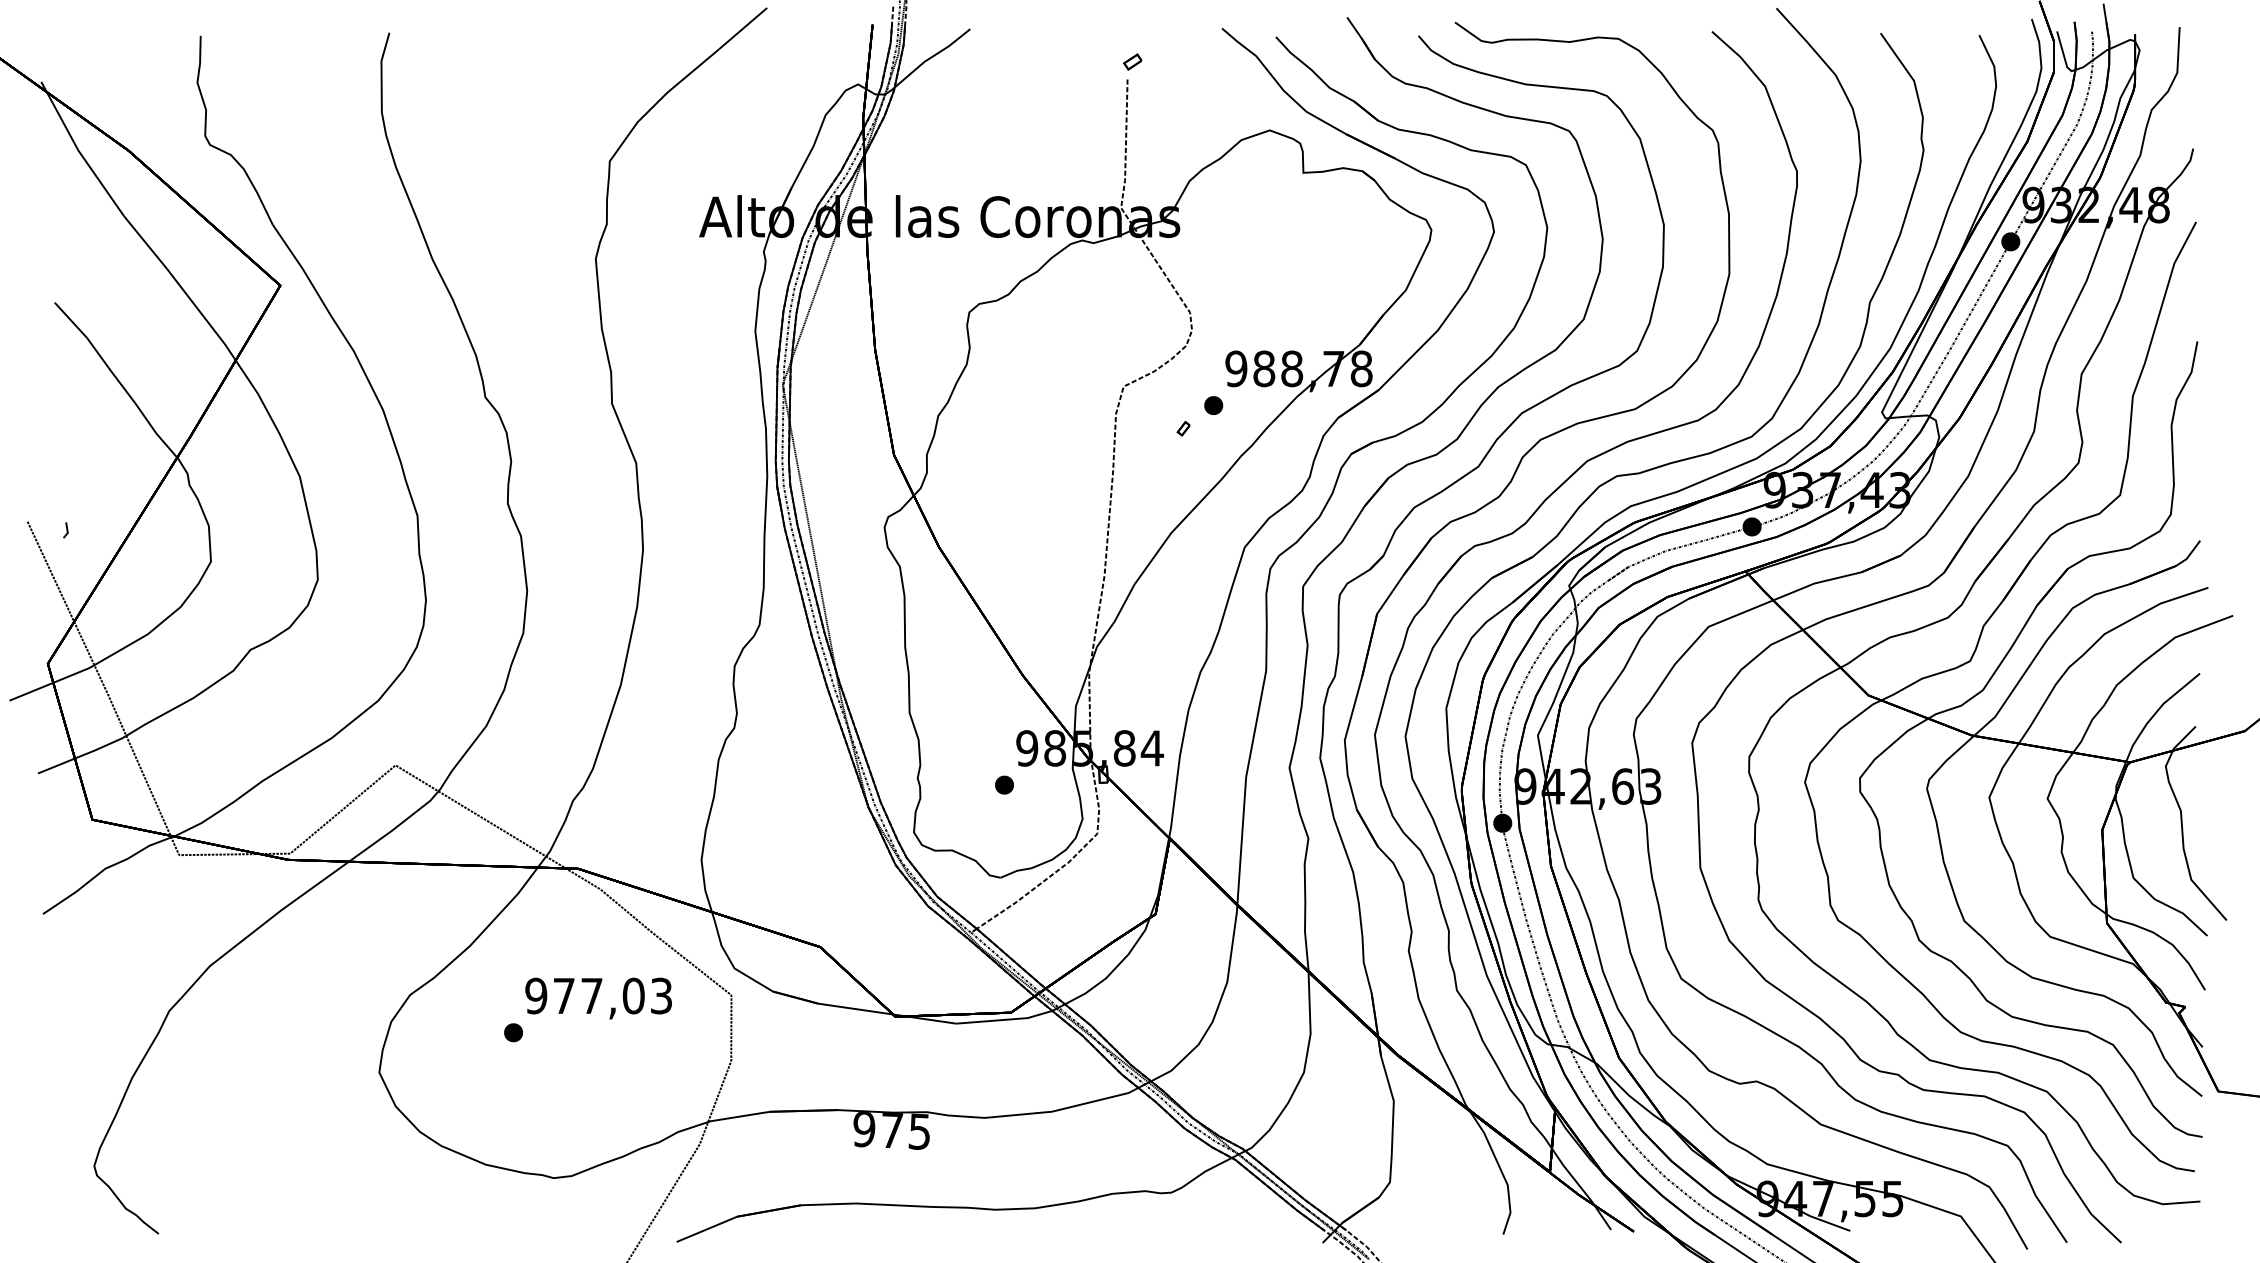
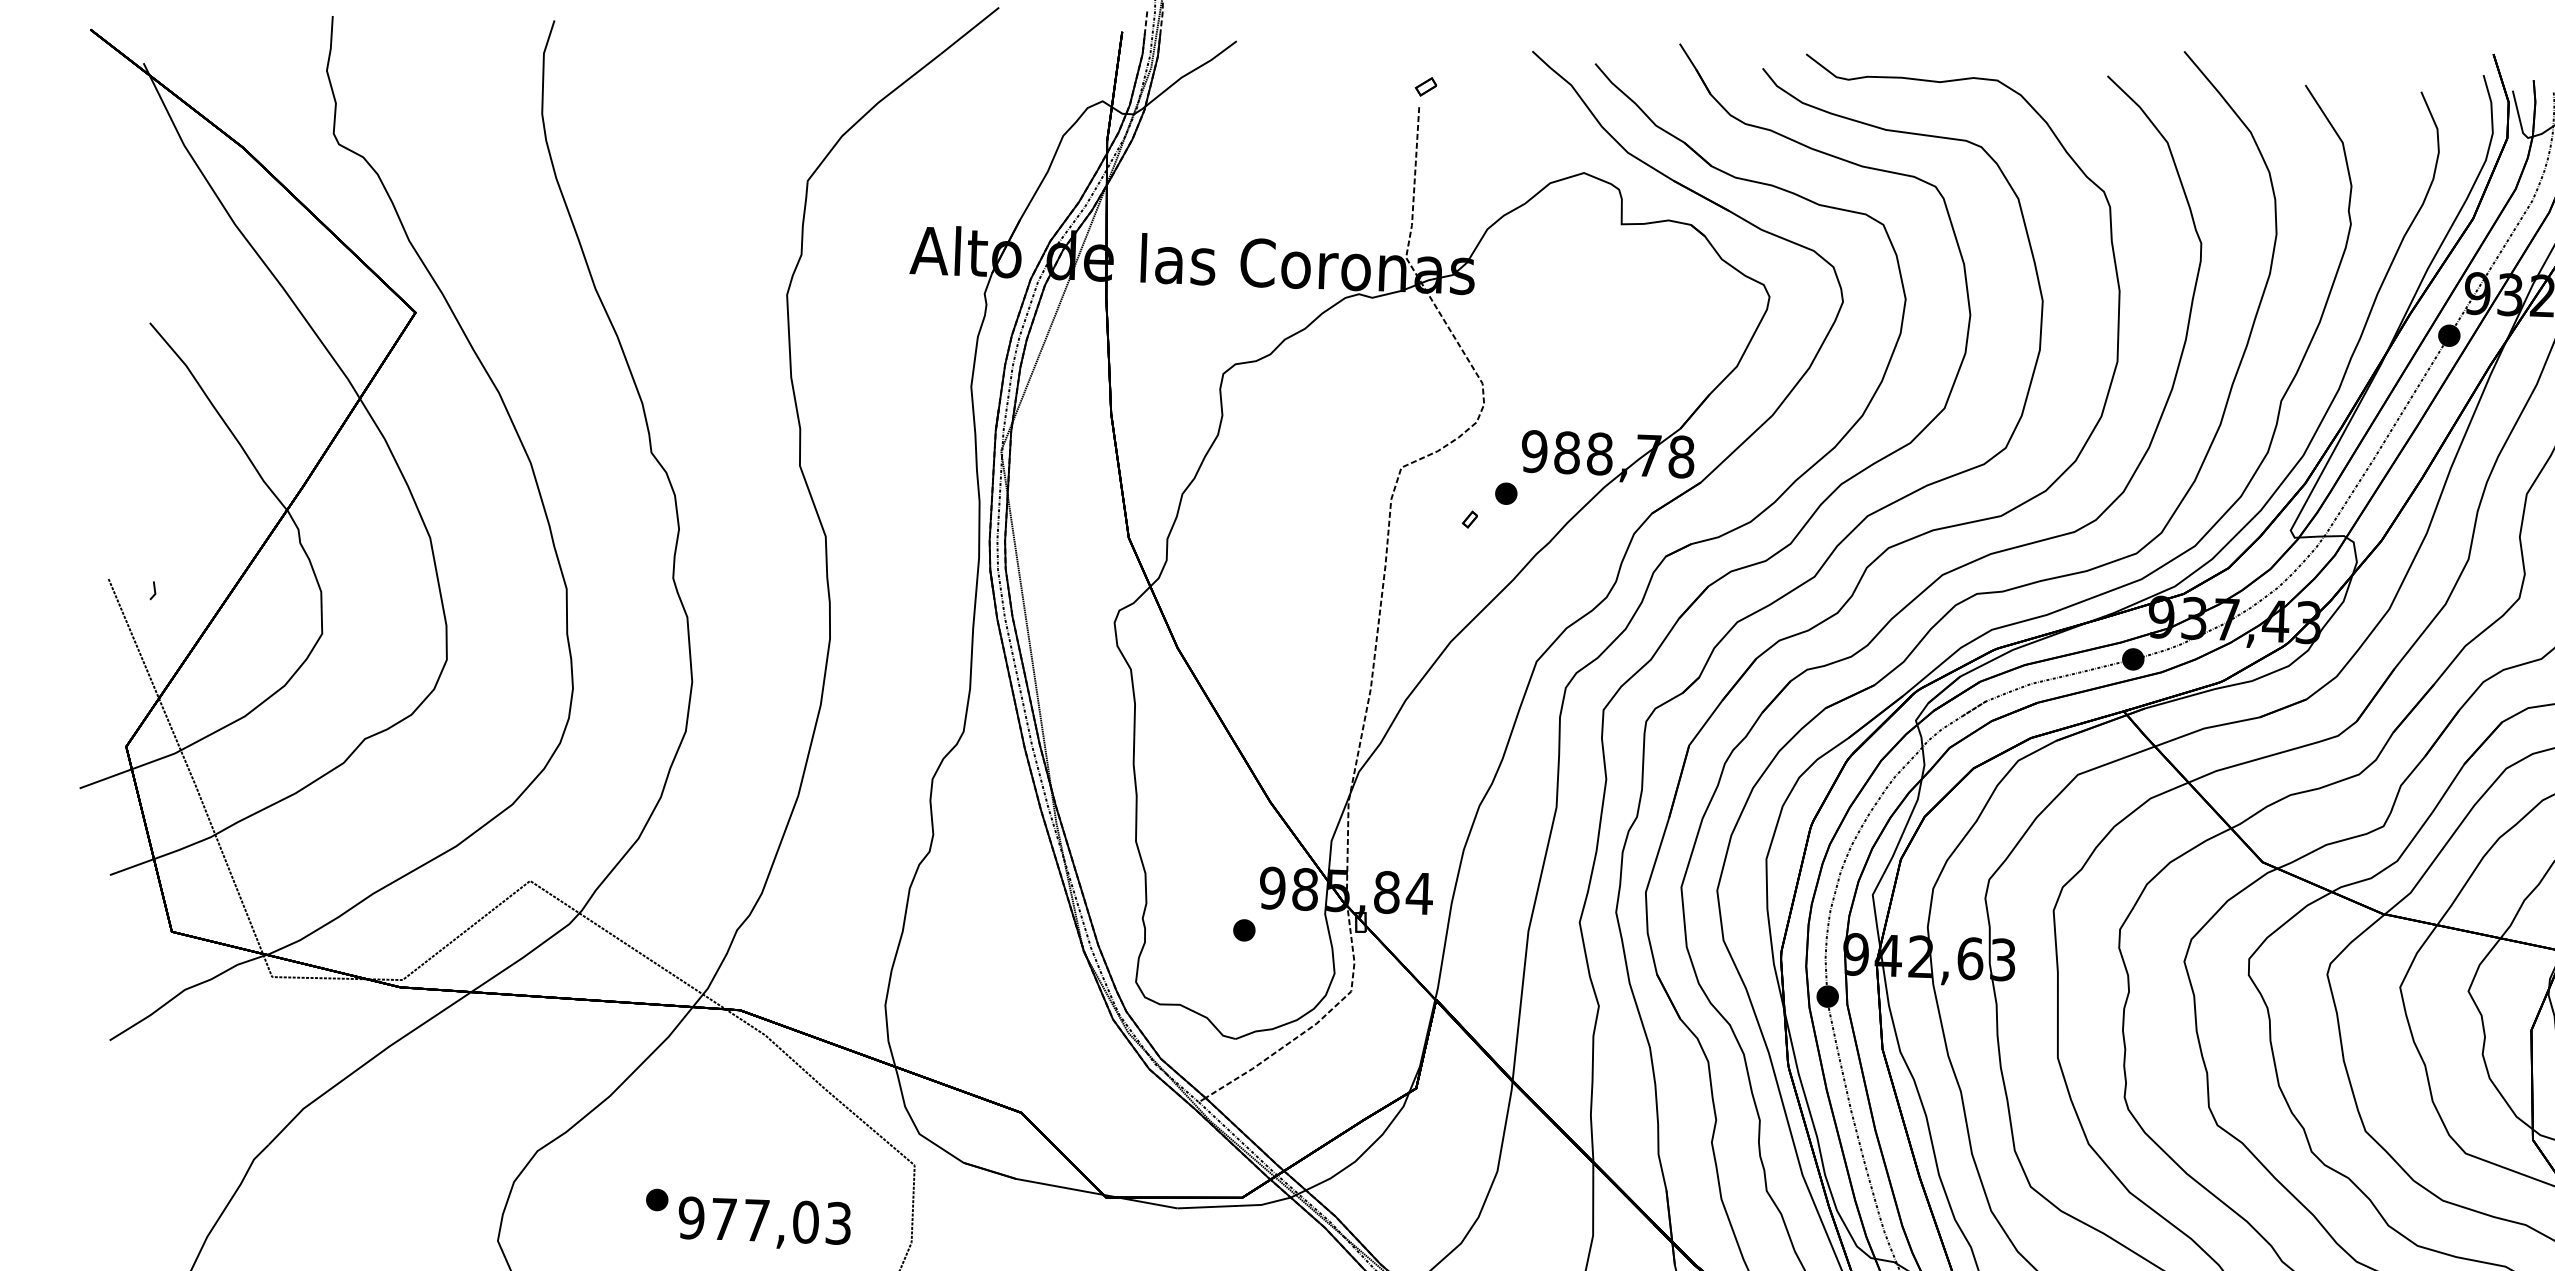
text: (598, 998) -> (764, 1223), moved

